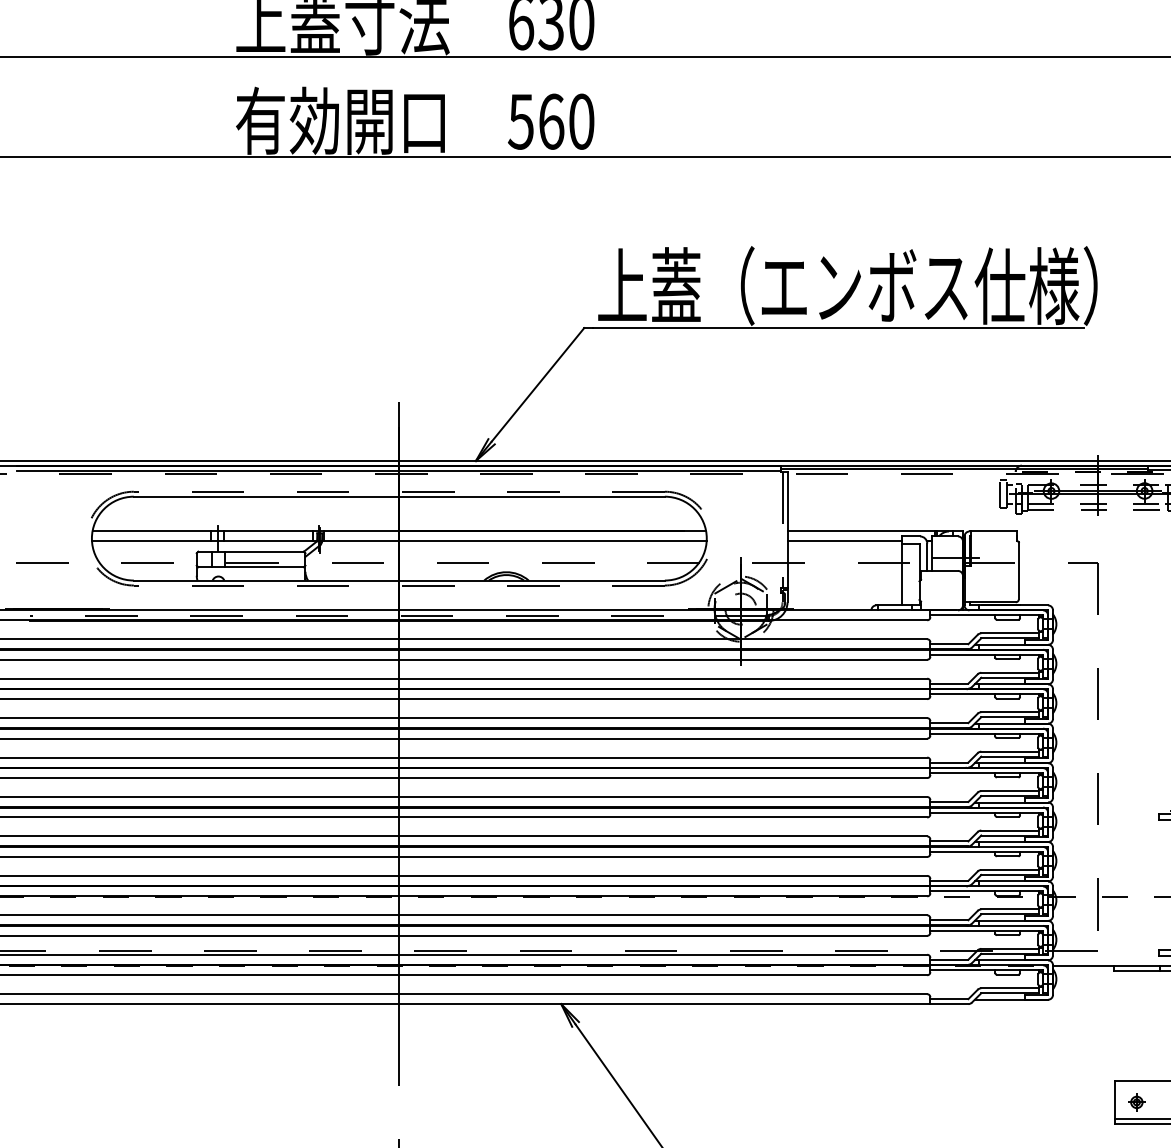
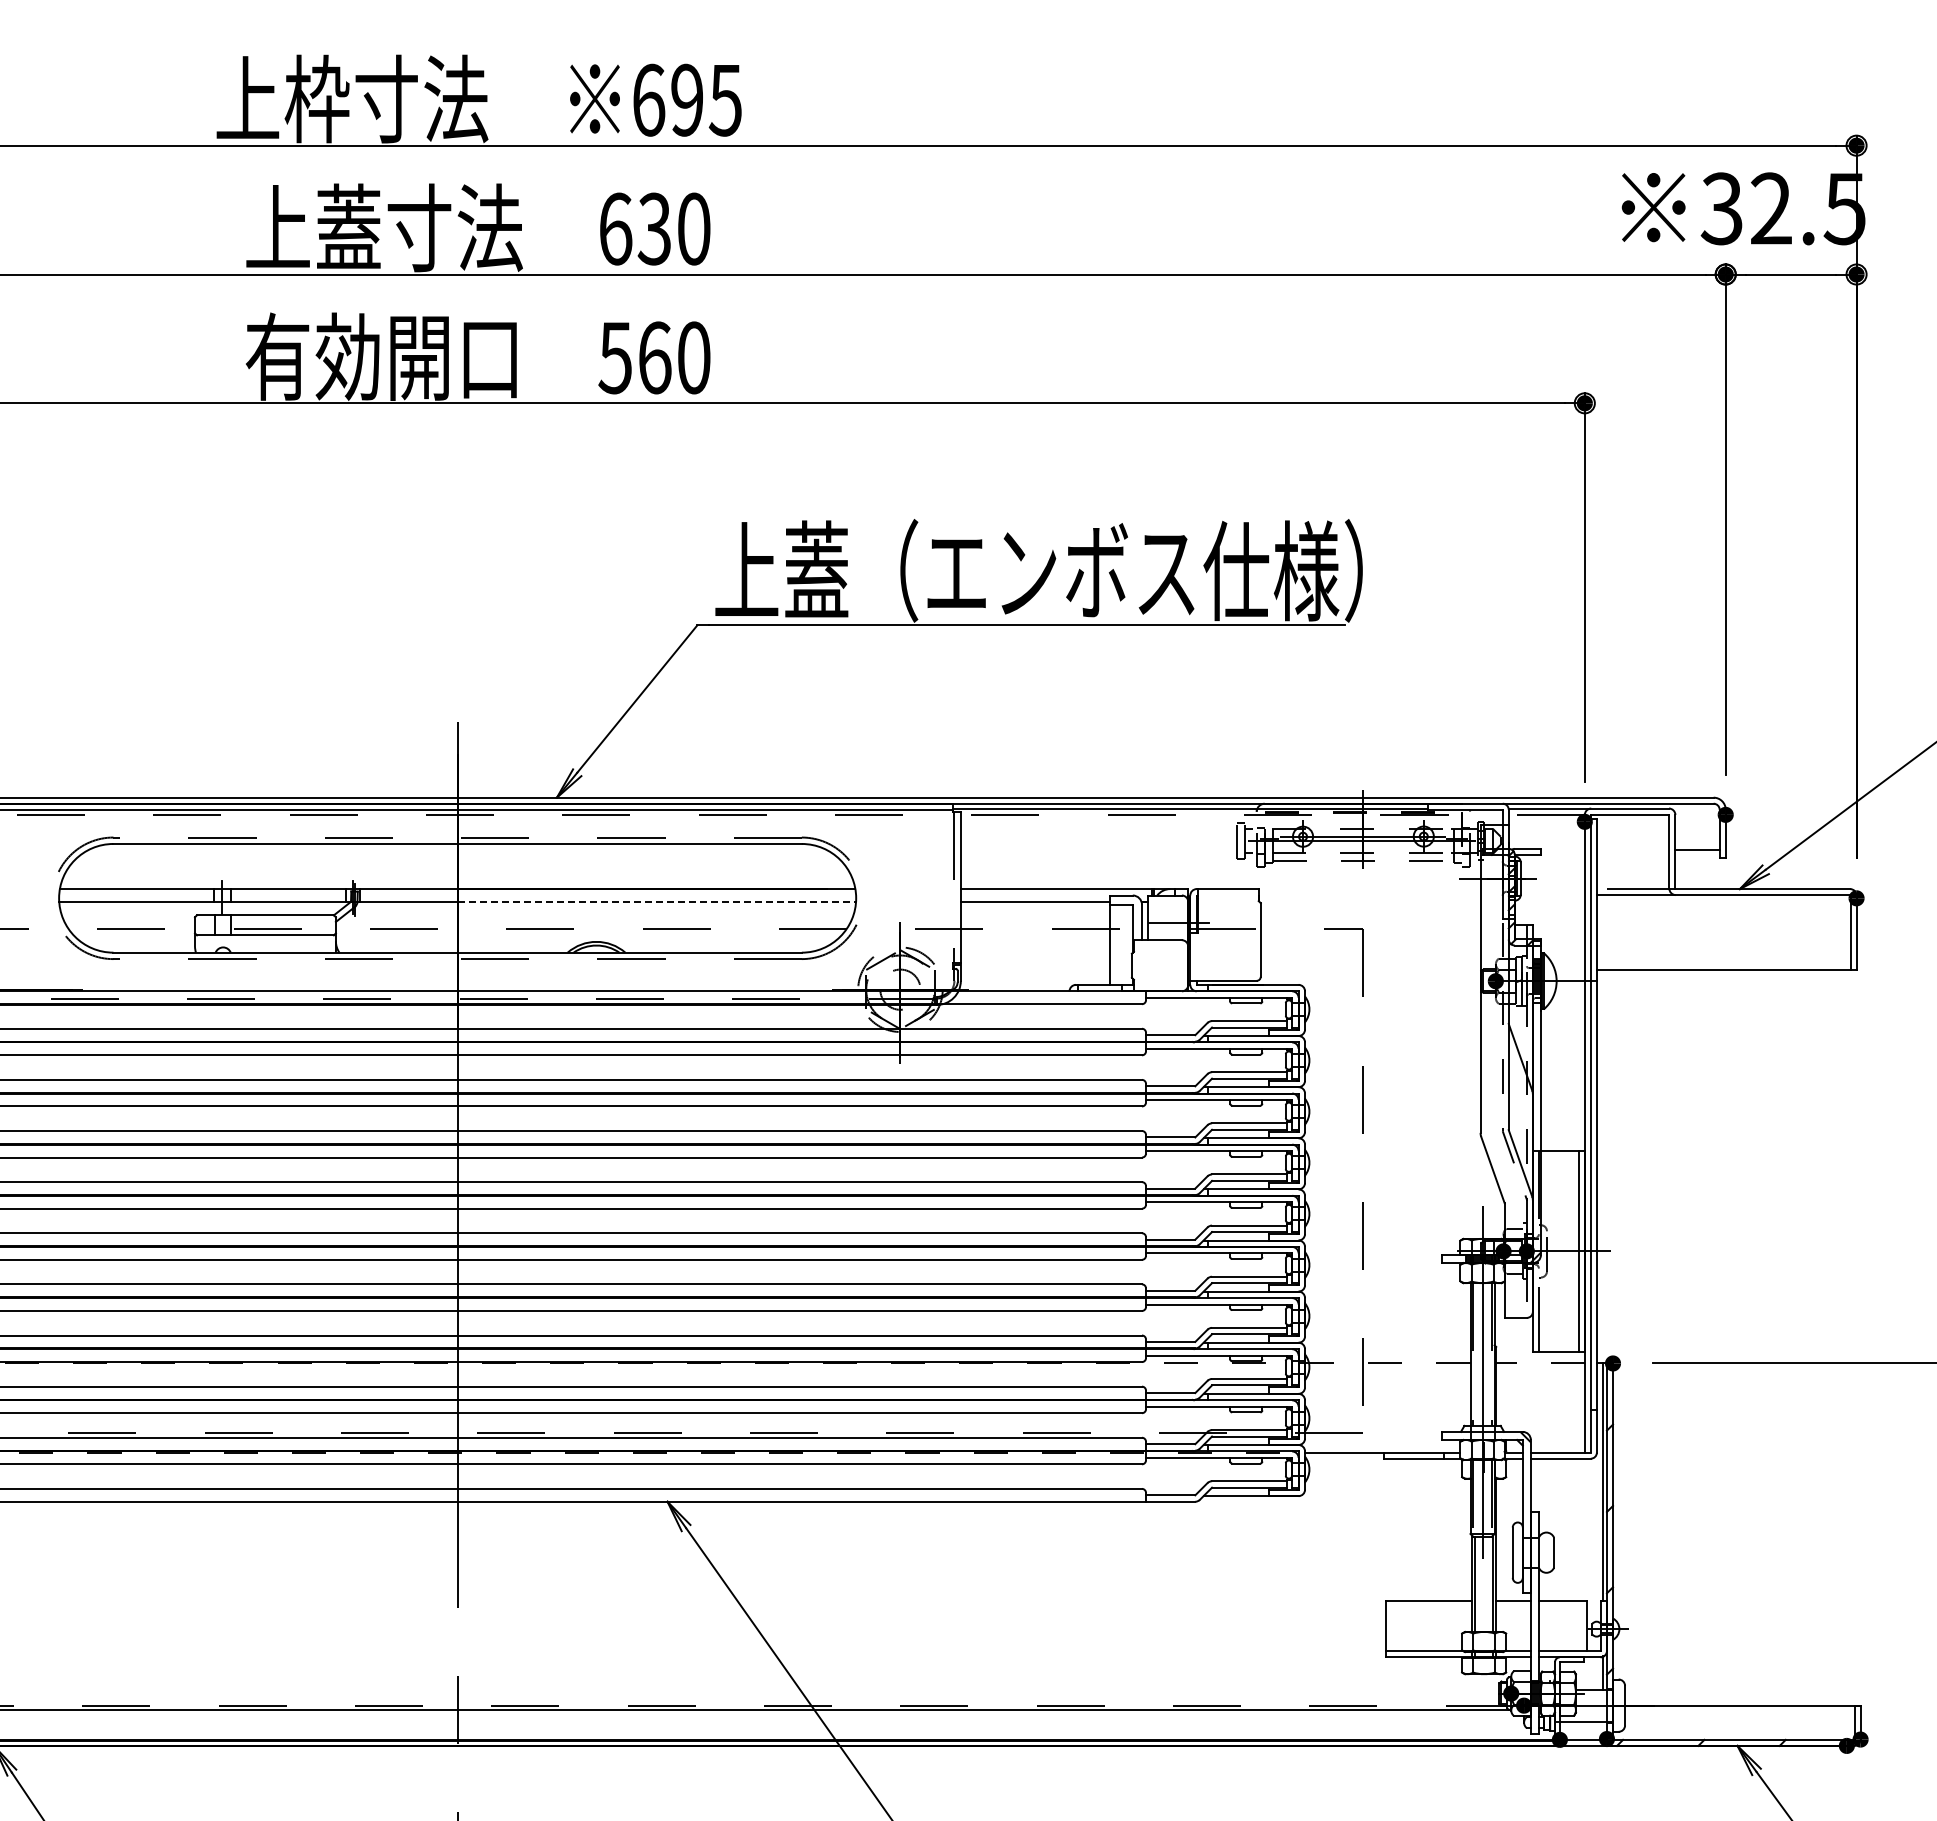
line: (553, 541) -> (657, 901), solid -> dashed
part: (1136, 1101) -> (1413, 1628), removed

